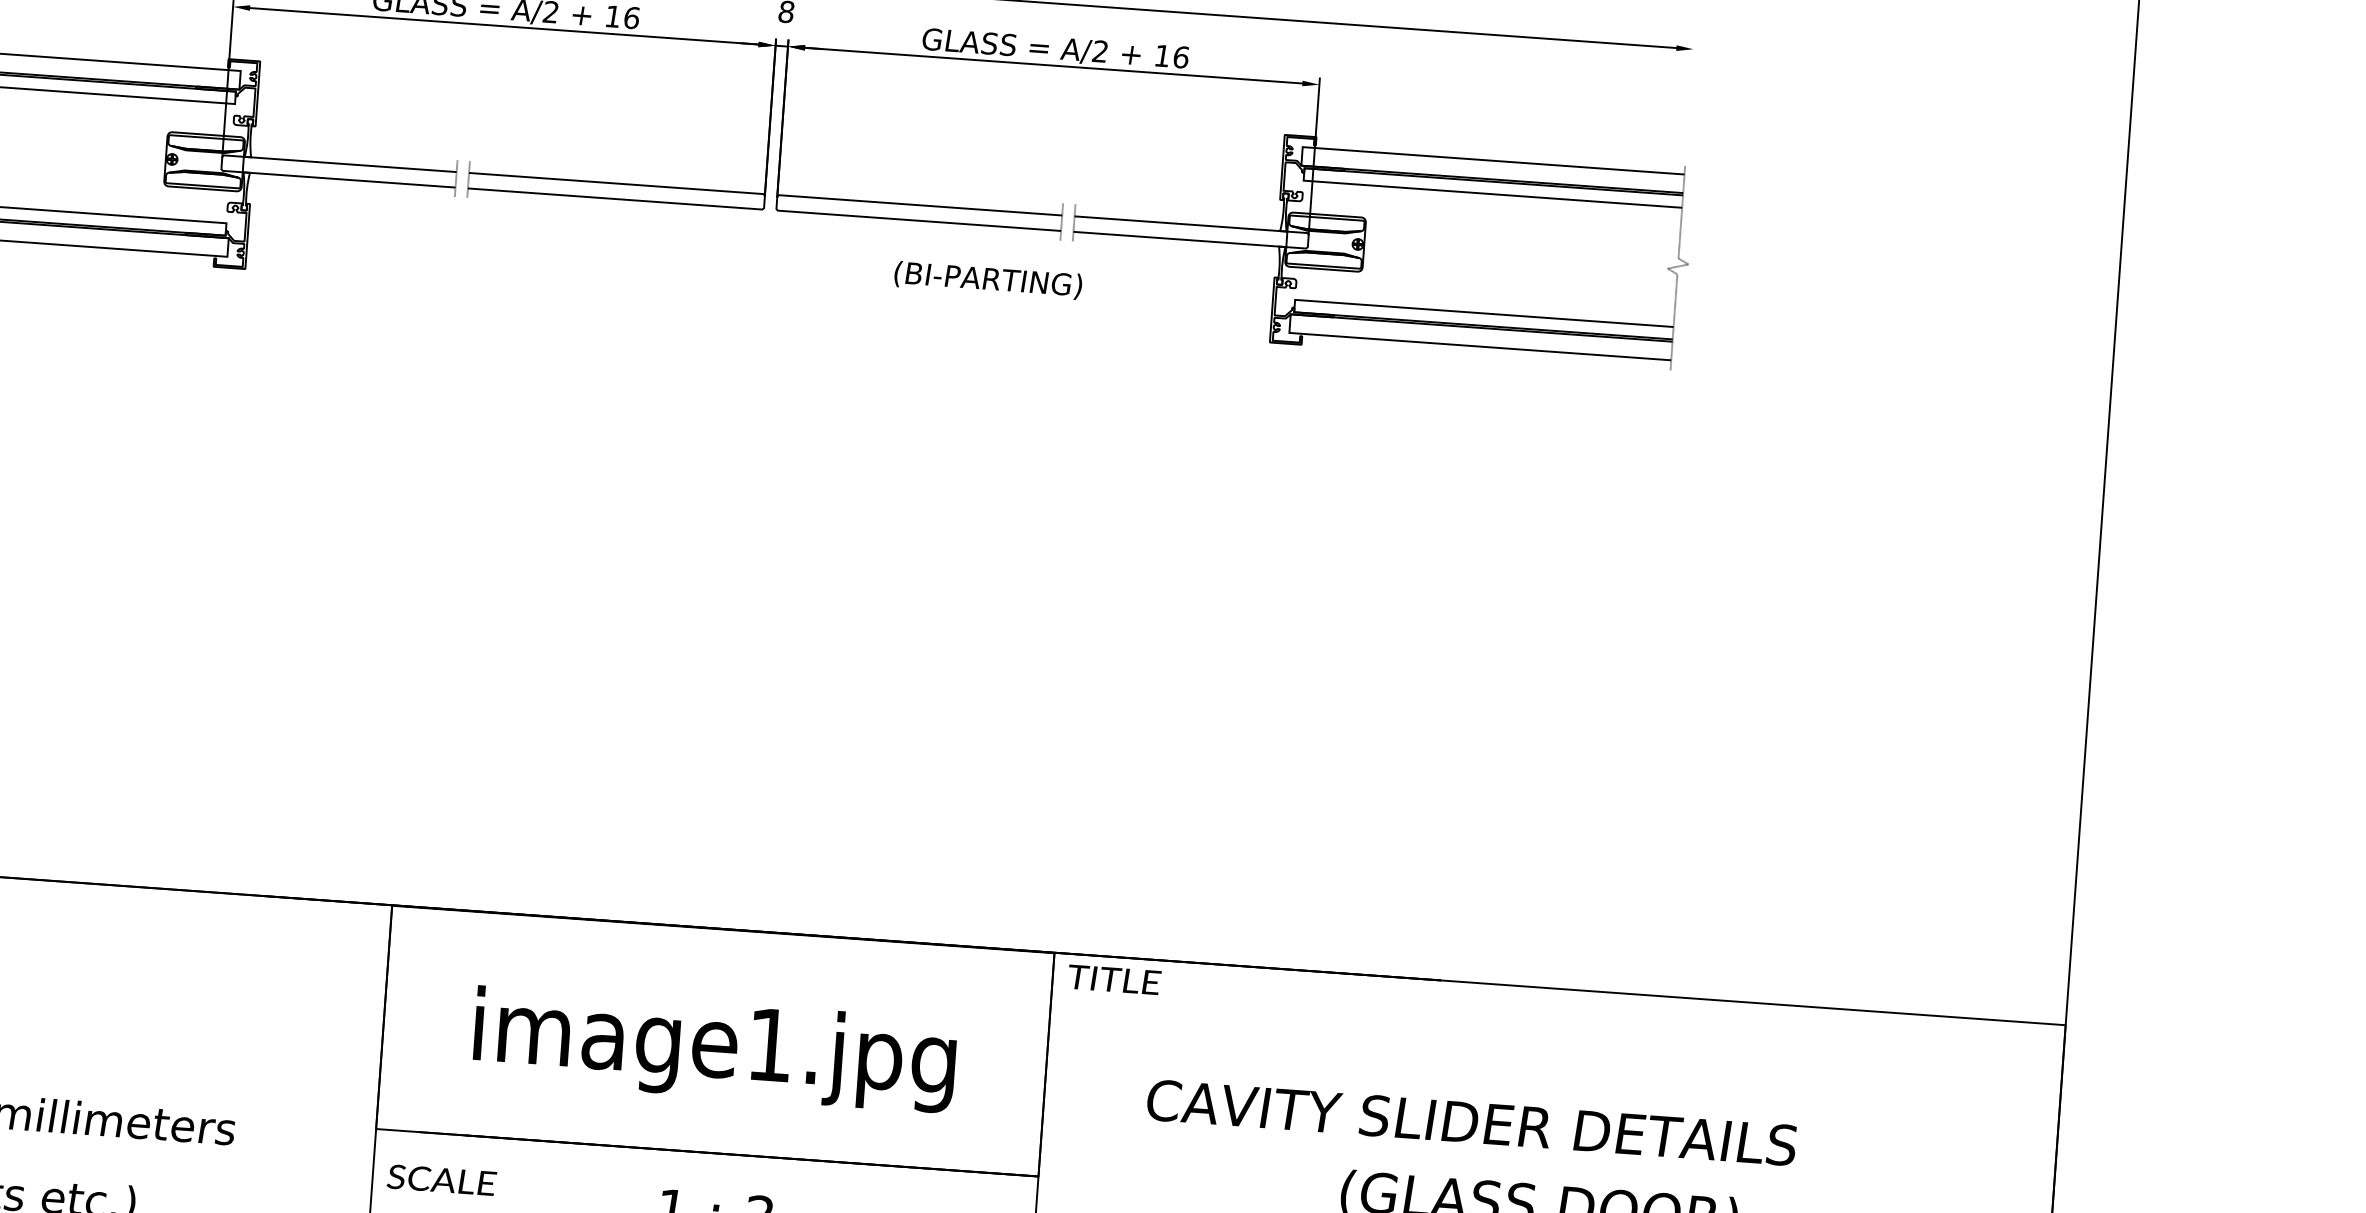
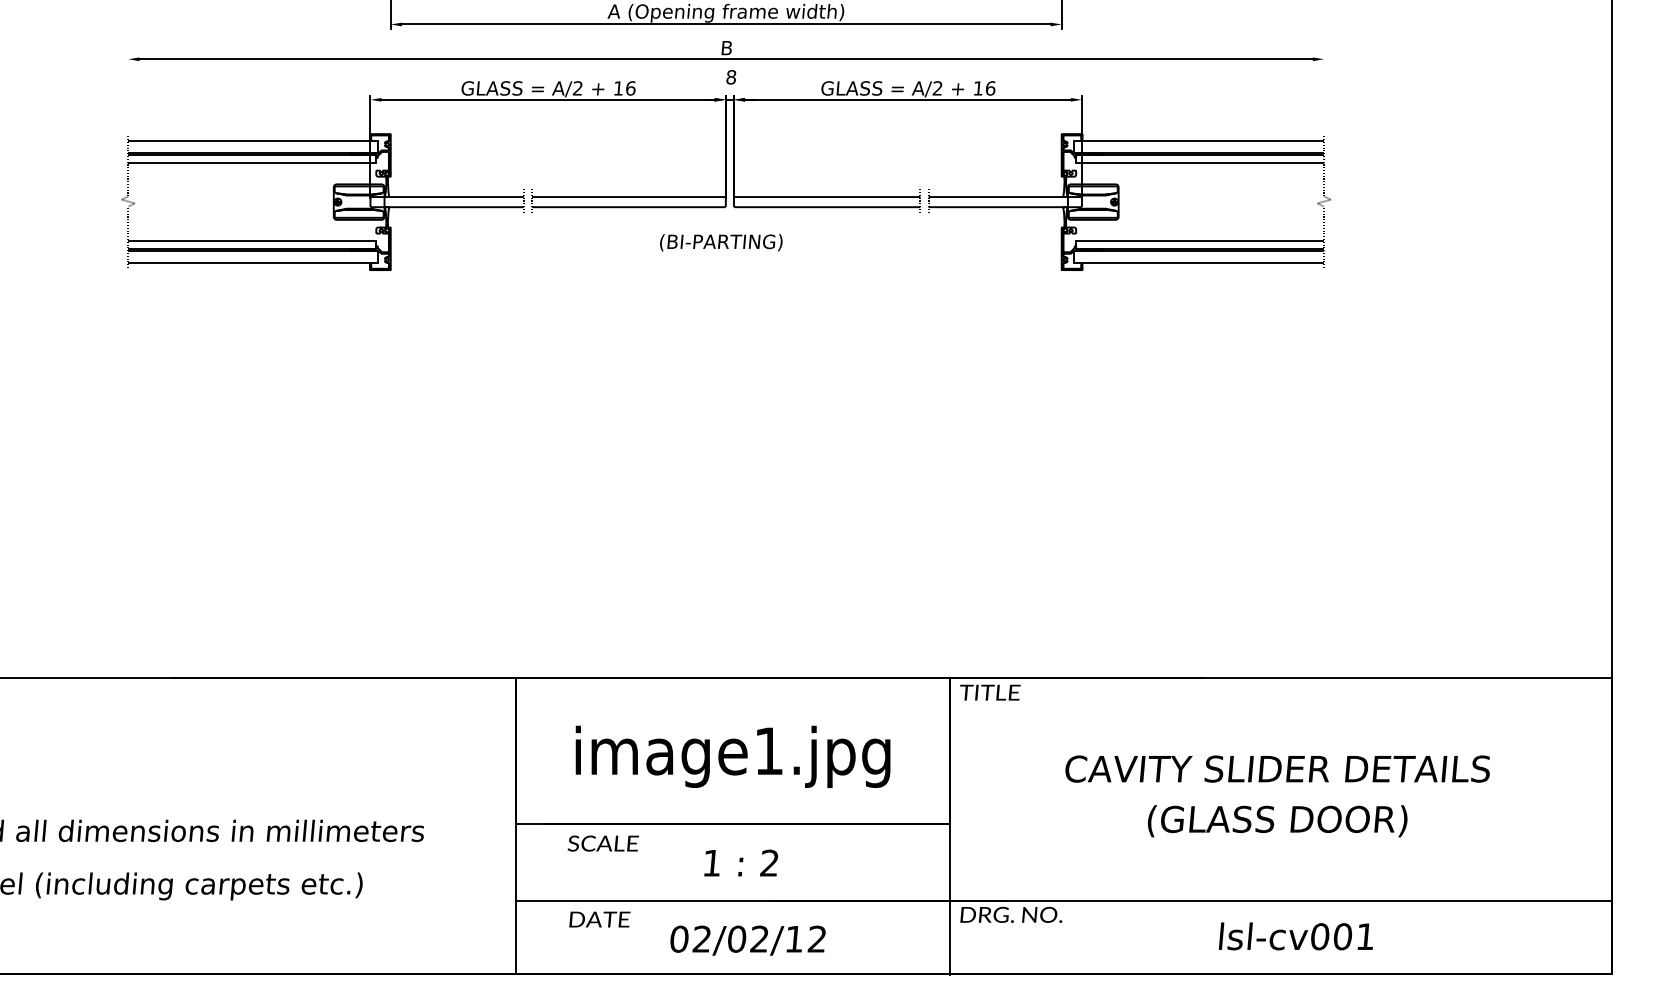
text: (988, 279) -> (721, 242), moved
text: (1471, 1121) -> (1277, 768), moved
text: (440, 1179) -> (602, 843), moved

